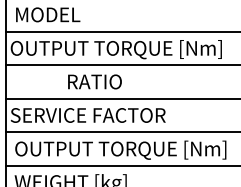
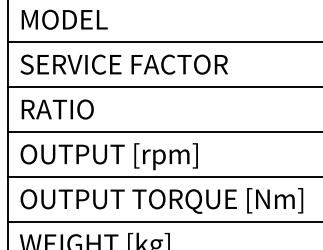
text: (115, 49) -> (154, 66), OUTPUT TORQUE [Nm] -> SERVICE FACTOR
text: (94, 81) -> (57, 108), moved
text: (87, 117) -> (117, 157), SERVICE FACTOR -> OUTPUT [rpm]

